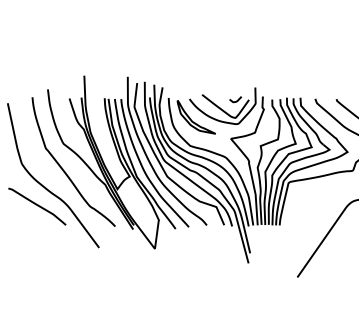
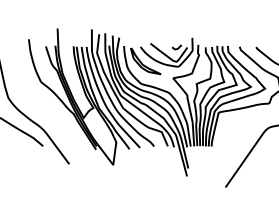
curve: (63, 168) -> (41, 101), removed

